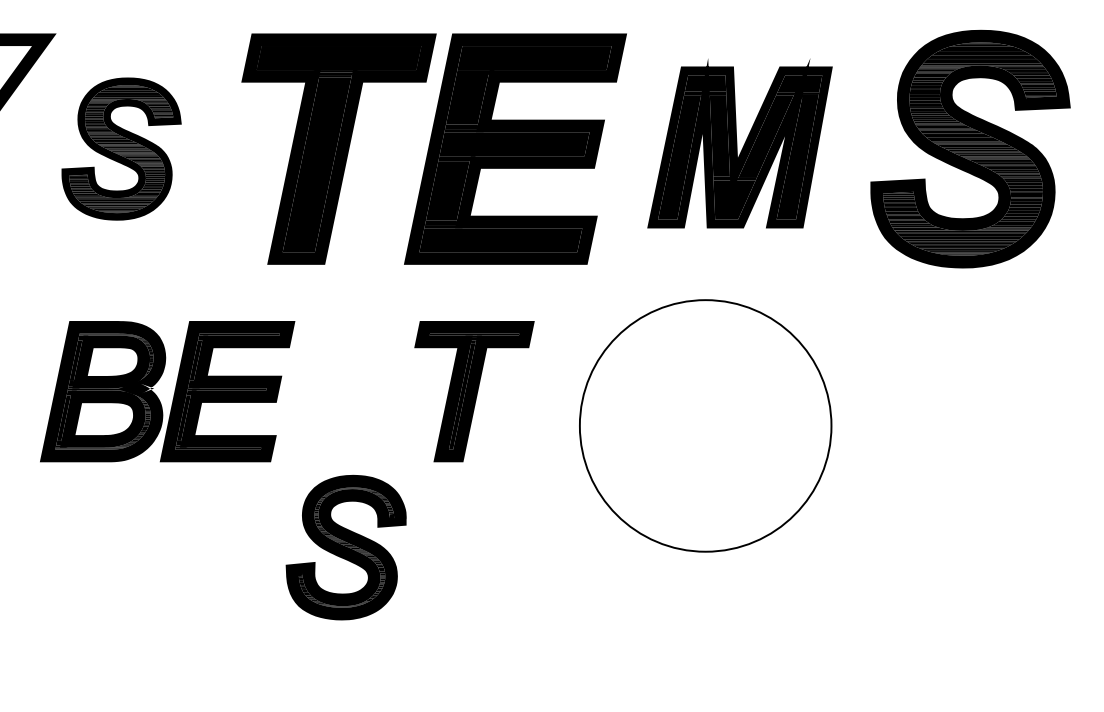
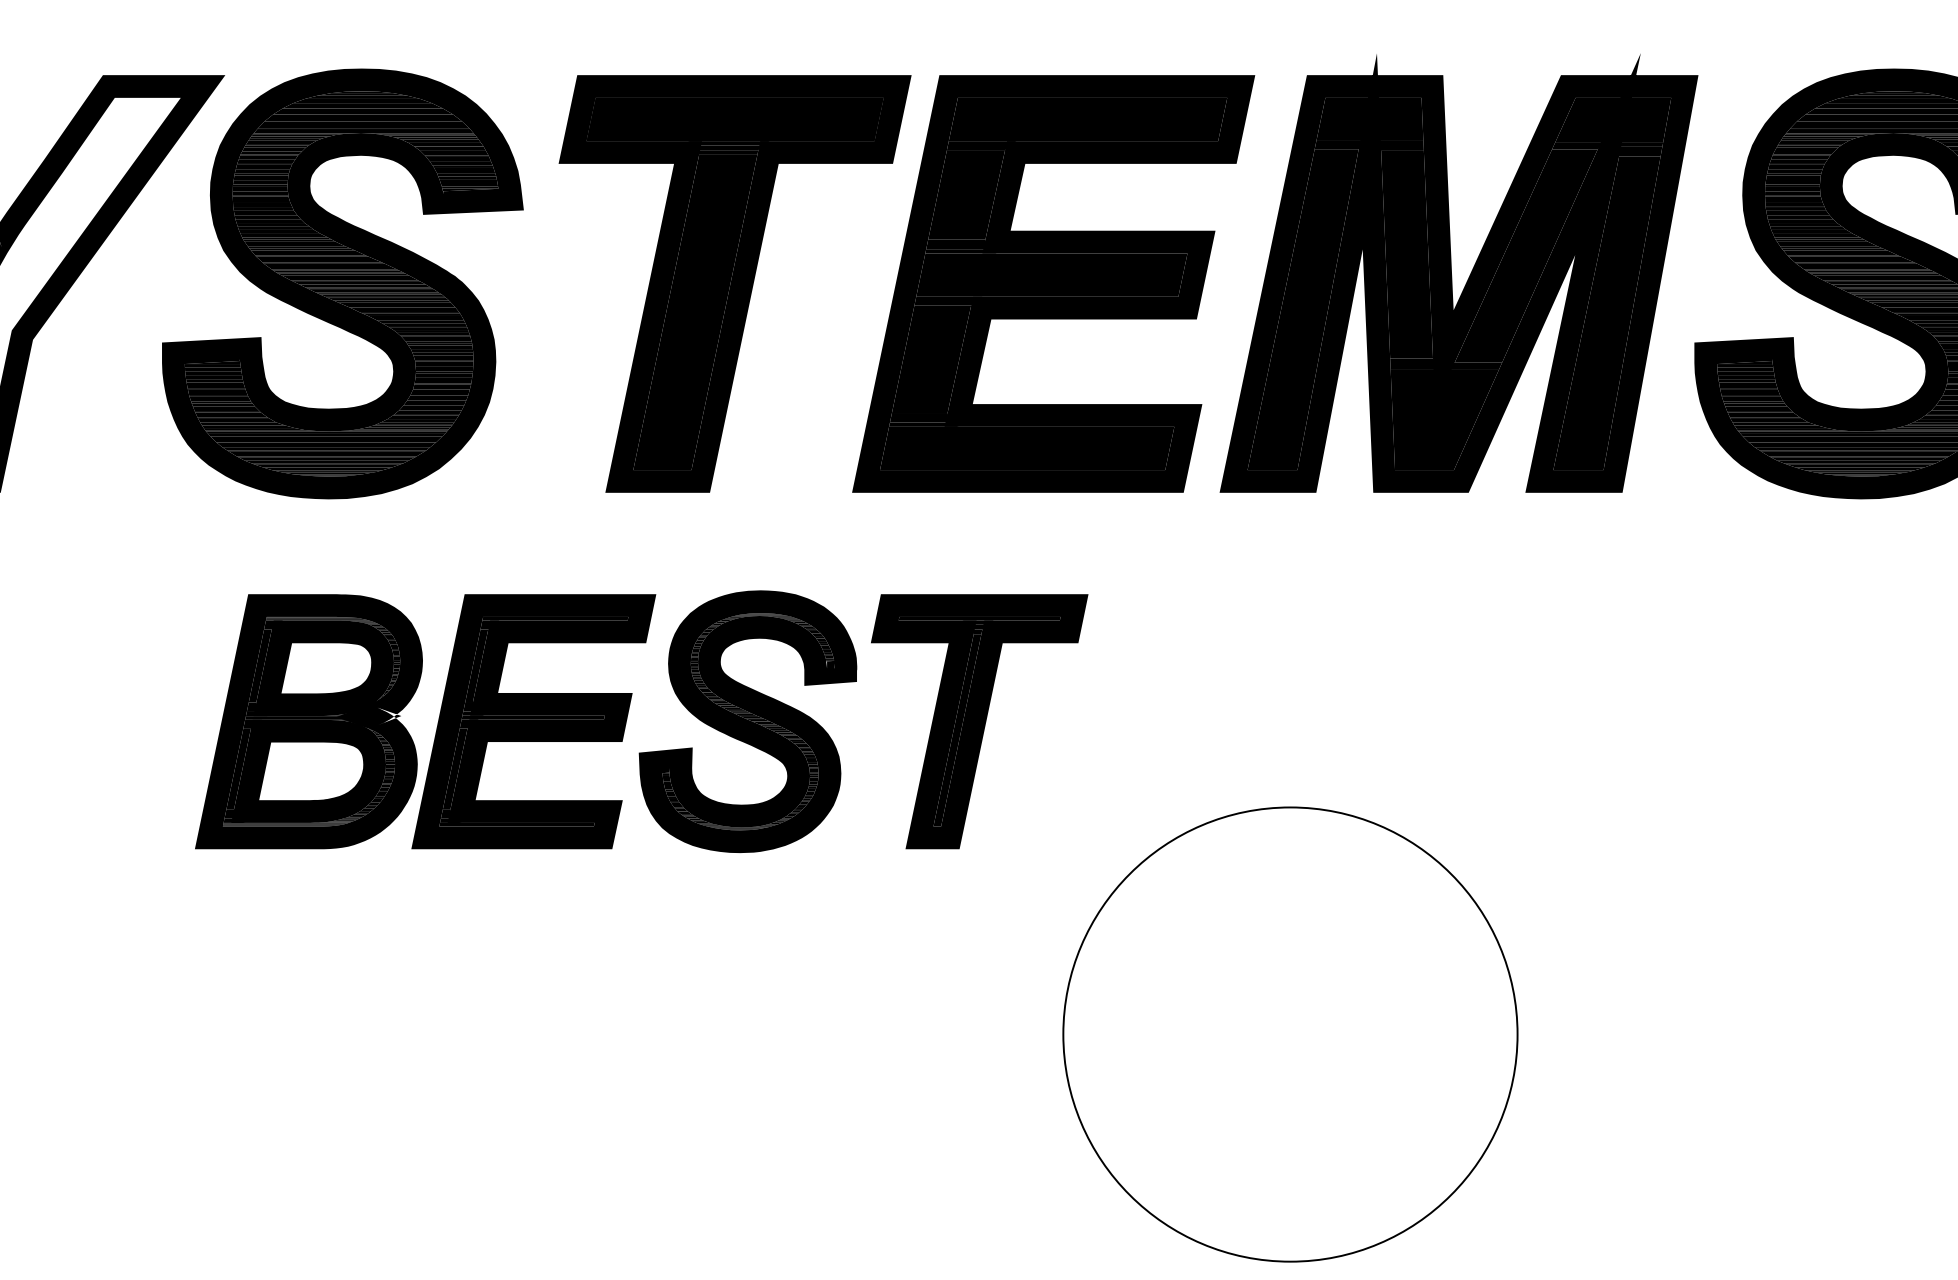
part: (739, 143) -> (1458, 273), size x1.43
part: (121, 148) -> (342, 282), size x1.67
part: (705, 425) -> (1290, 1033), moved
part: (345, 547) -> (746, 721), moved

